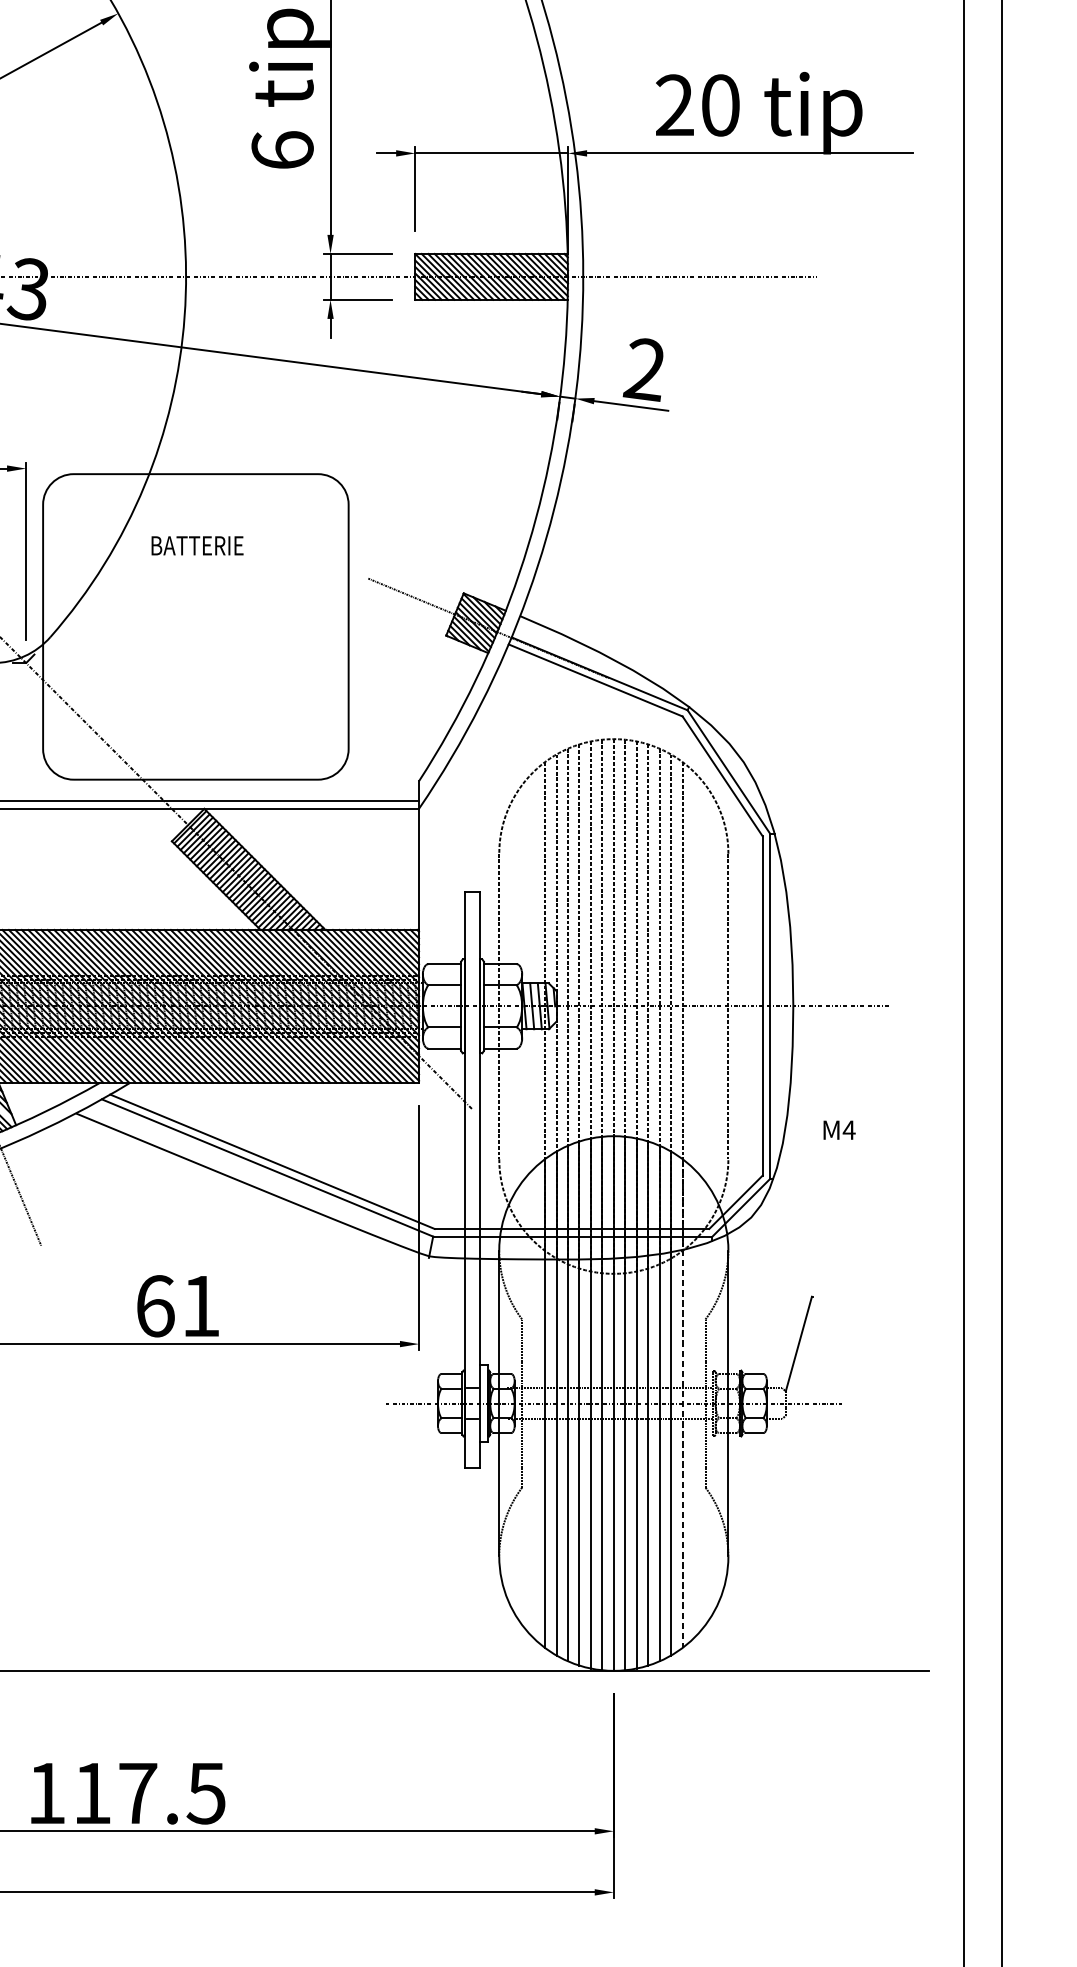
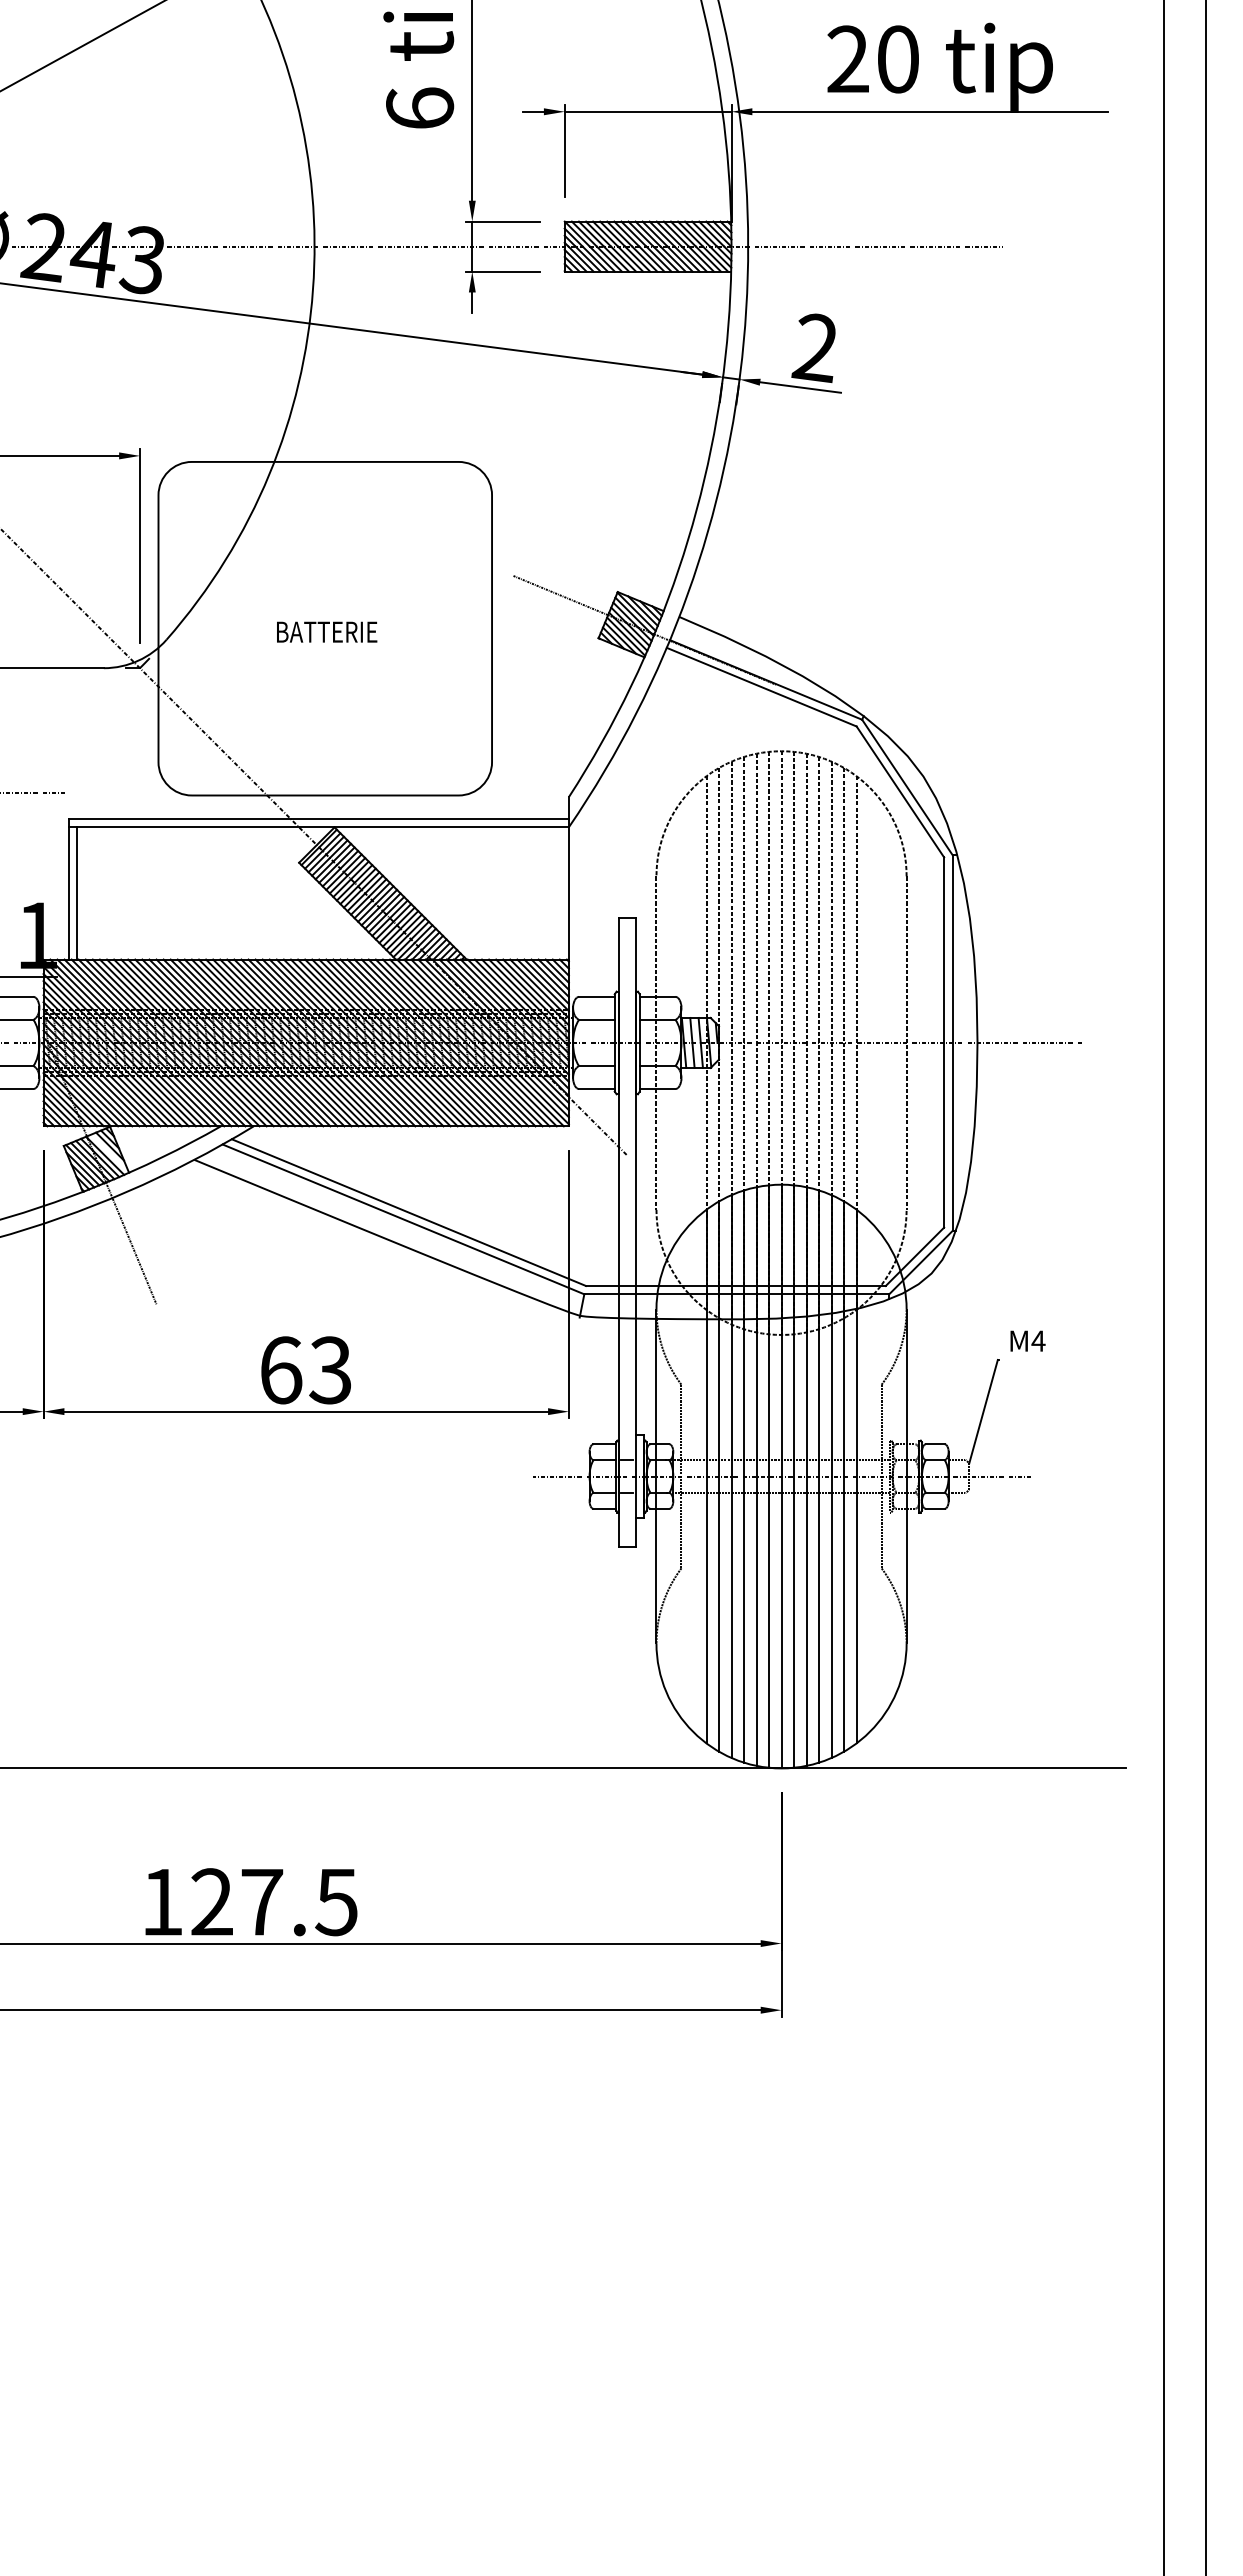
text: (197, 545) -> (327, 631), moved
text: (839, 1129) -> (1027, 1340), moved
text: (199, 1306) -> (329, 1370), 61 -> 63
line: (682, 1403) -> (856, 1476), dashed -> solid
text: (91, 1792) -> (211, 1901), 117.5 -> 127.5

